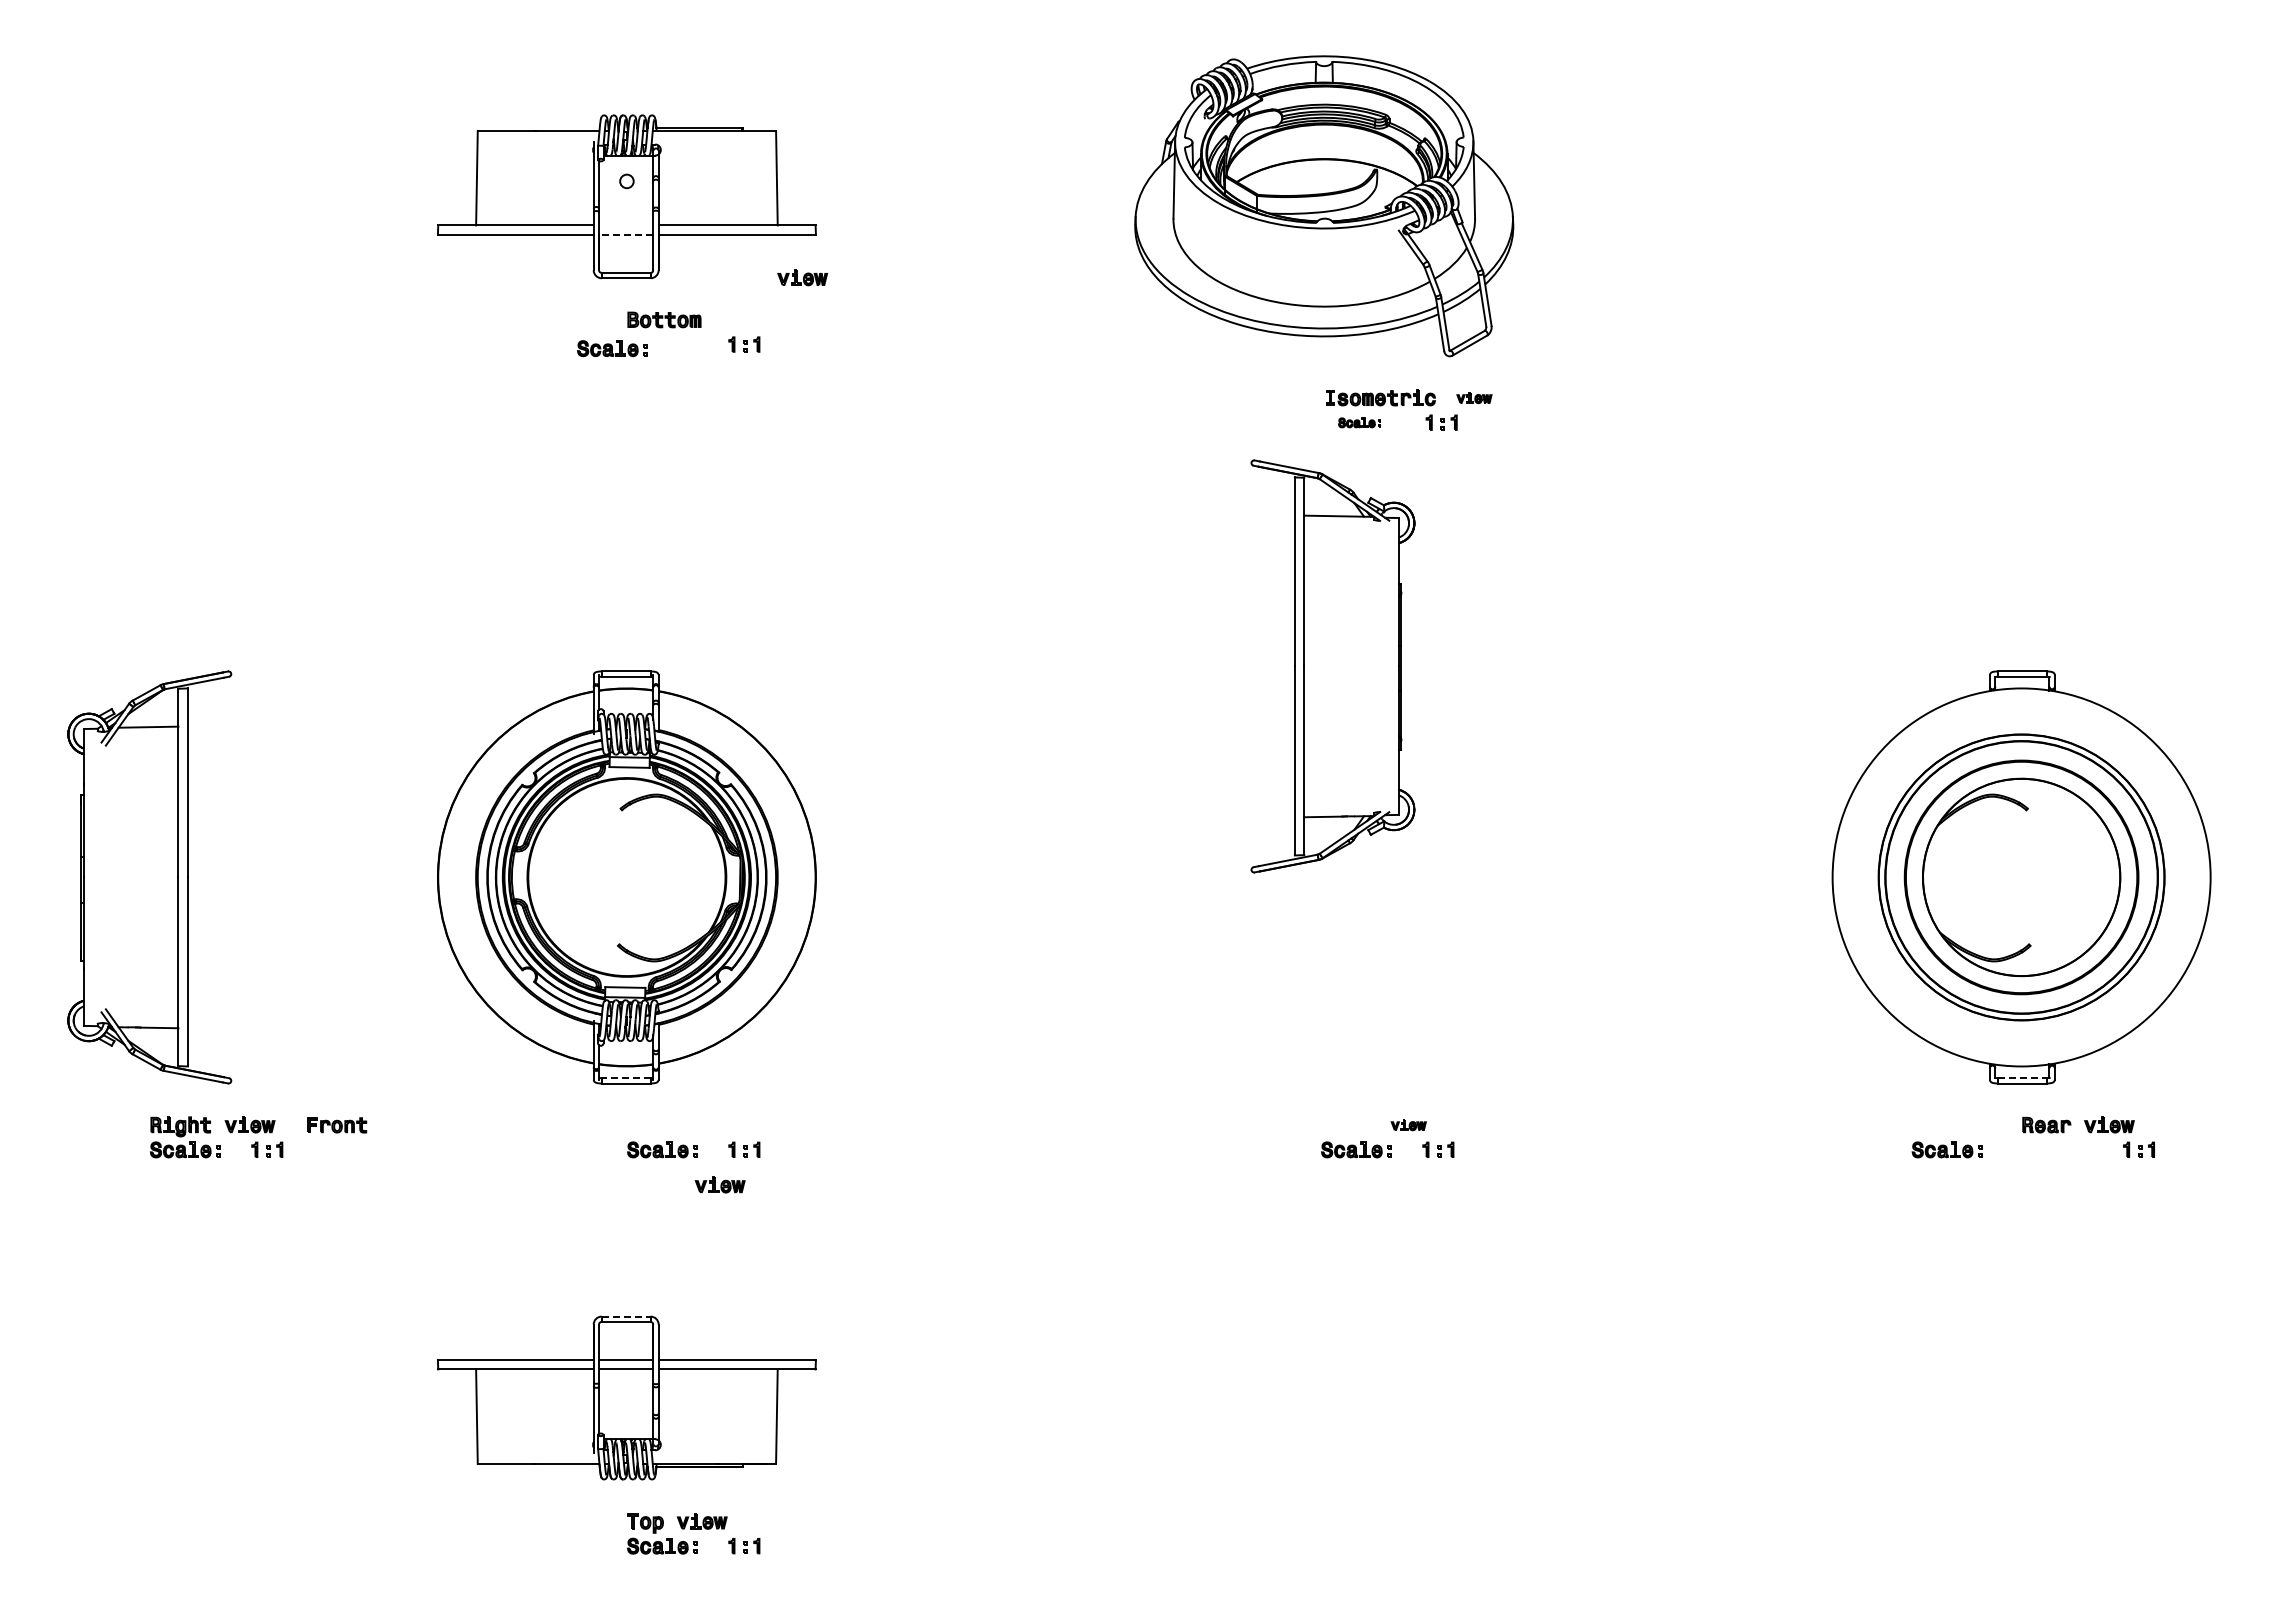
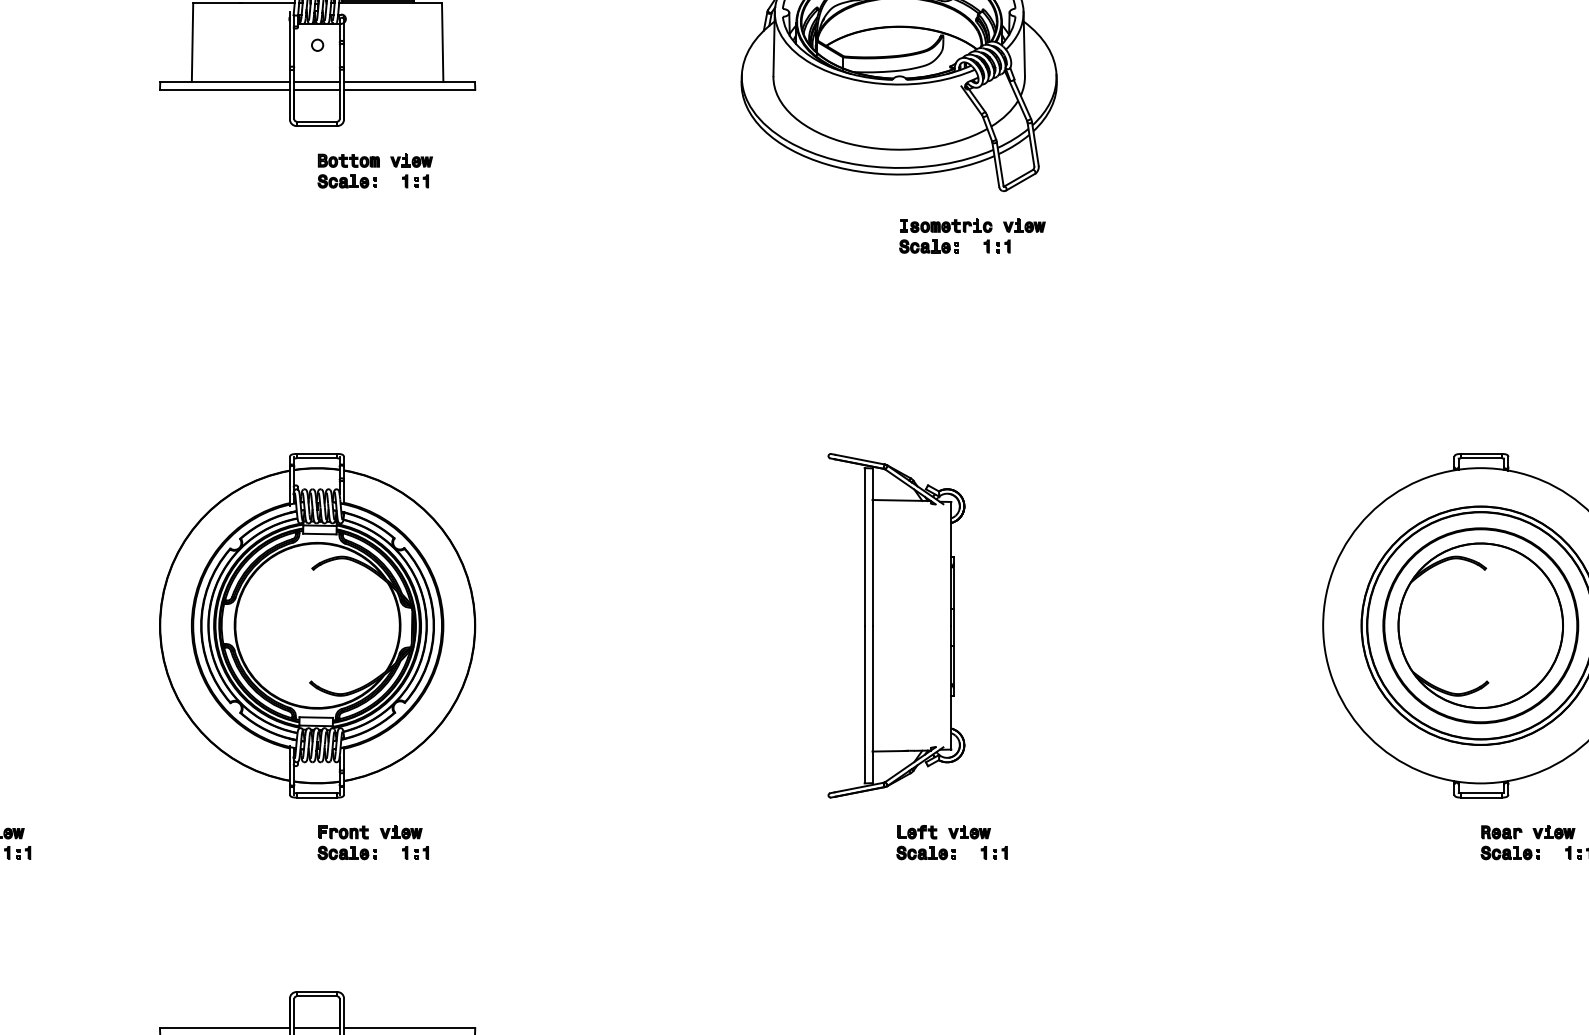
line: (626, 225) -> (317, 82), added
line: (625, 234) -> (316, 89), dashed -> solid
part: (802, 277) -> (411, 160), moved
part: (612, 348) -> (347, 181), moved
part: (1474, 397) -> (1024, 225), size x1.43
part: (1359, 422) -> (928, 246), size x1.67
part: (1332, 666) -> (896, 625), moved
line: (625, 1078) -> (316, 793), dashed -> solid
line: (2022, 1078) -> (1481, 793), dashed -> solid
part: (1345, 1124) -> (916, 831), added
part: (1408, 1124) -> (969, 831), size x1.43
part: (337, 1125) -> (343, 832), moved
part: (1946, 1149) -> (1509, 852), moved
part: (719, 1184) -> (400, 831), moved
line: (626, 1316) -> (317, 991), dashed -> solid

